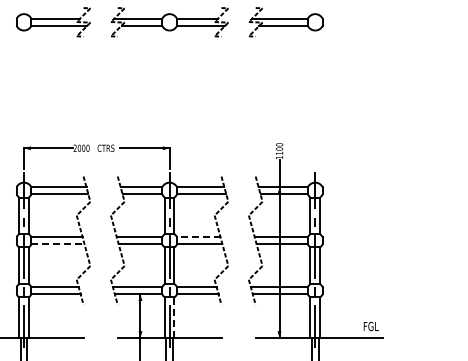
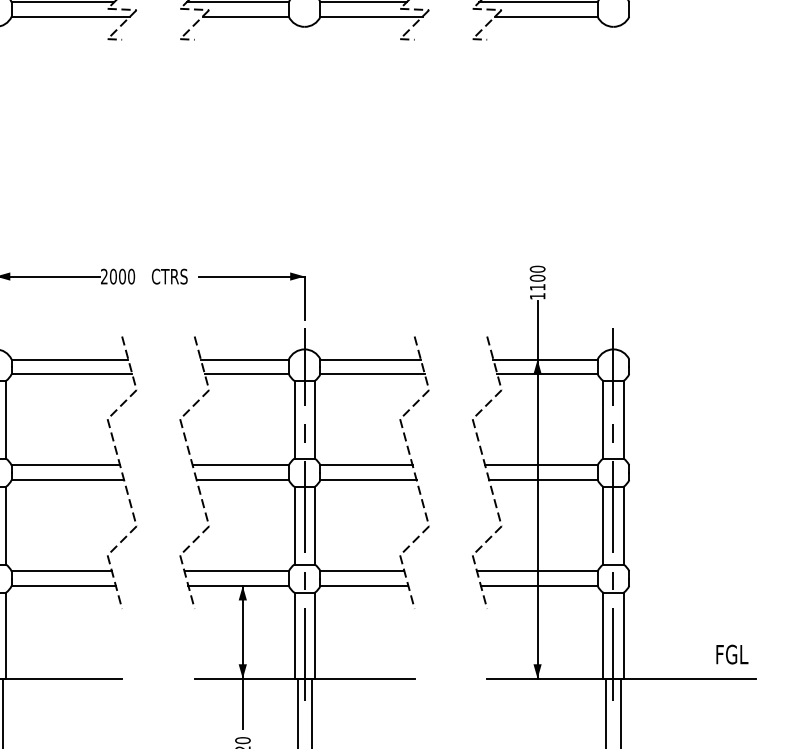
line: (198, 237) -> (365, 465), dashed -> solid
line: (58, 244) -> (68, 480), dashed -> solid
line: (174, 317) -> (314, 635), dashed -> solid

